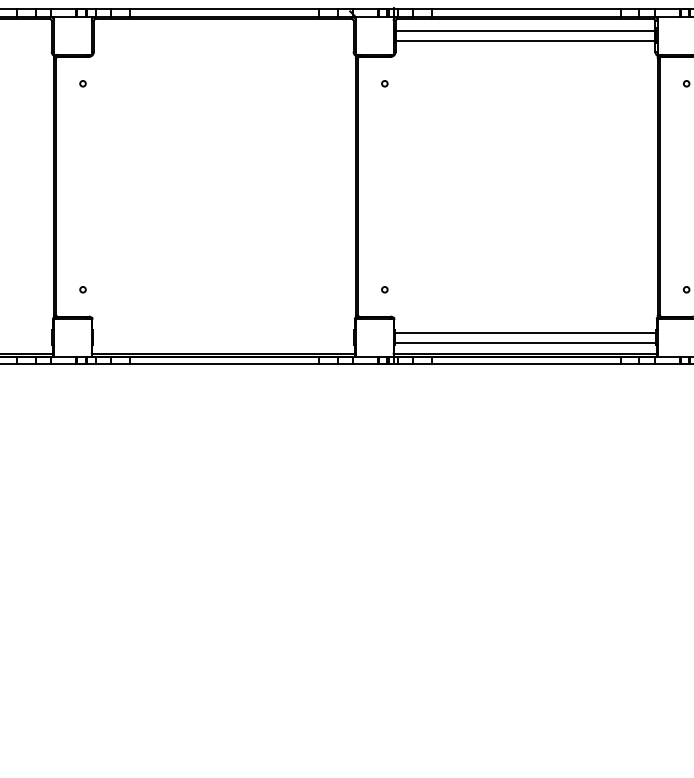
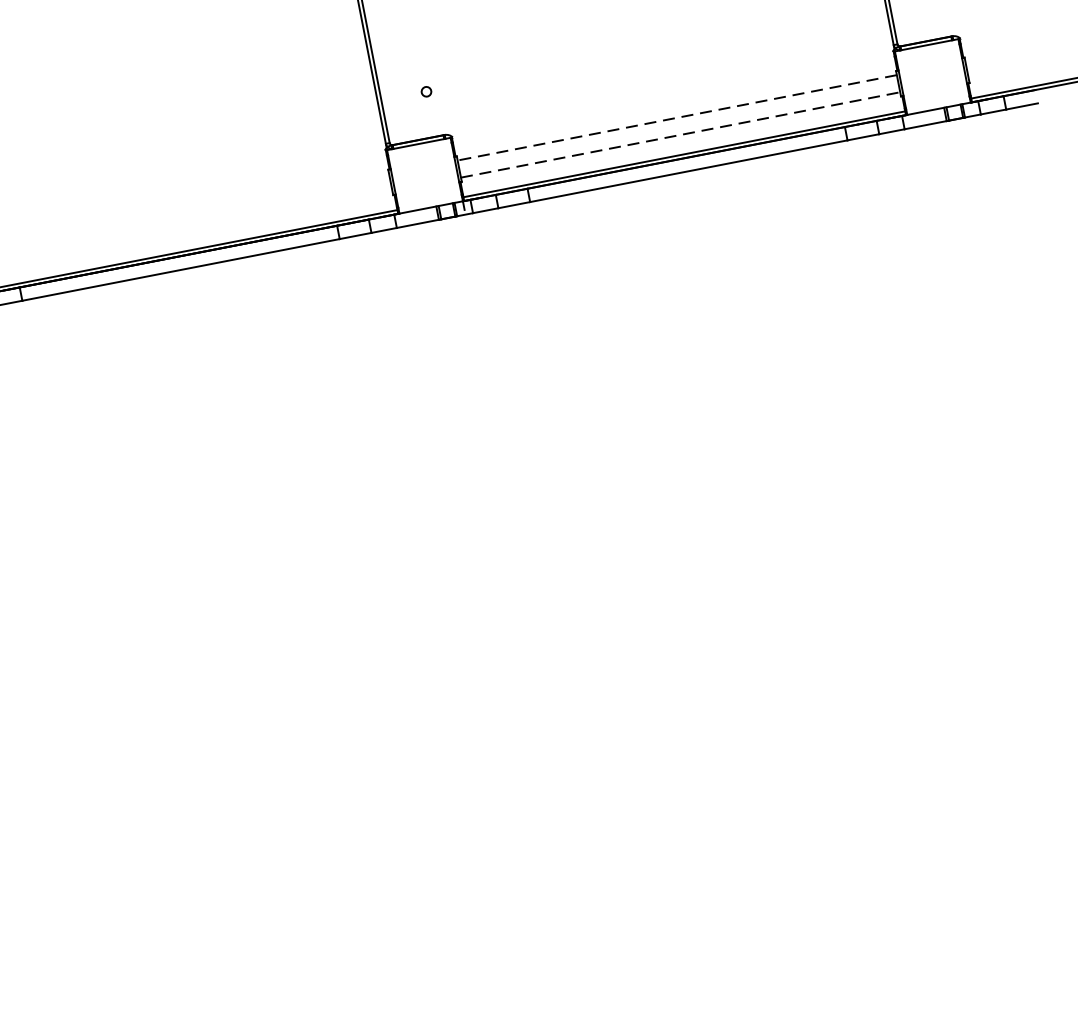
line: (525, 332) -> (677, 117), solid -> dashed
line: (525, 342) -> (680, 134), solid -> dashed

